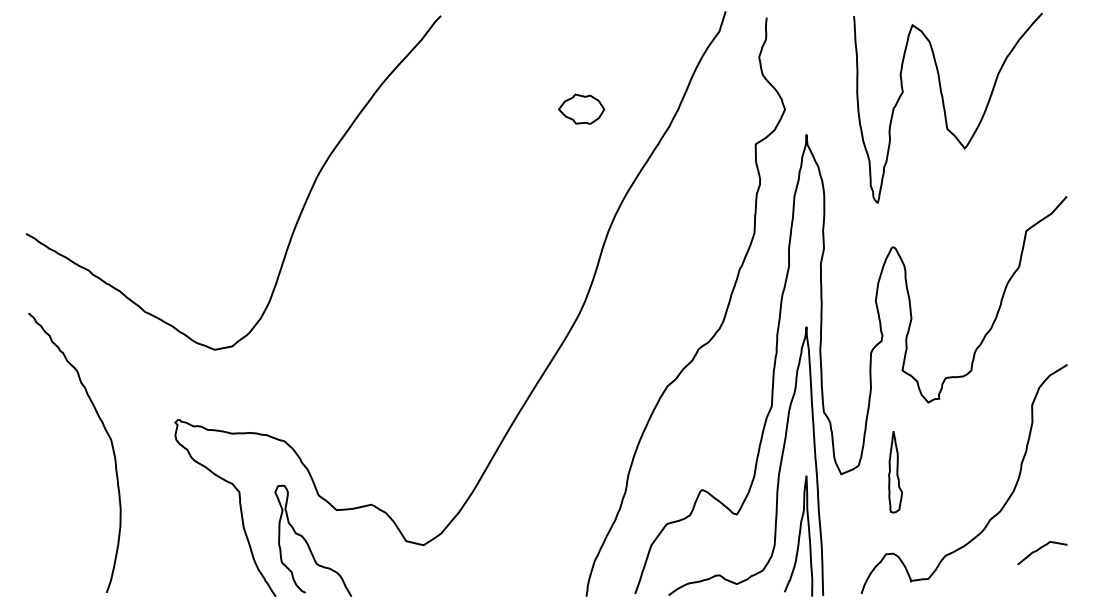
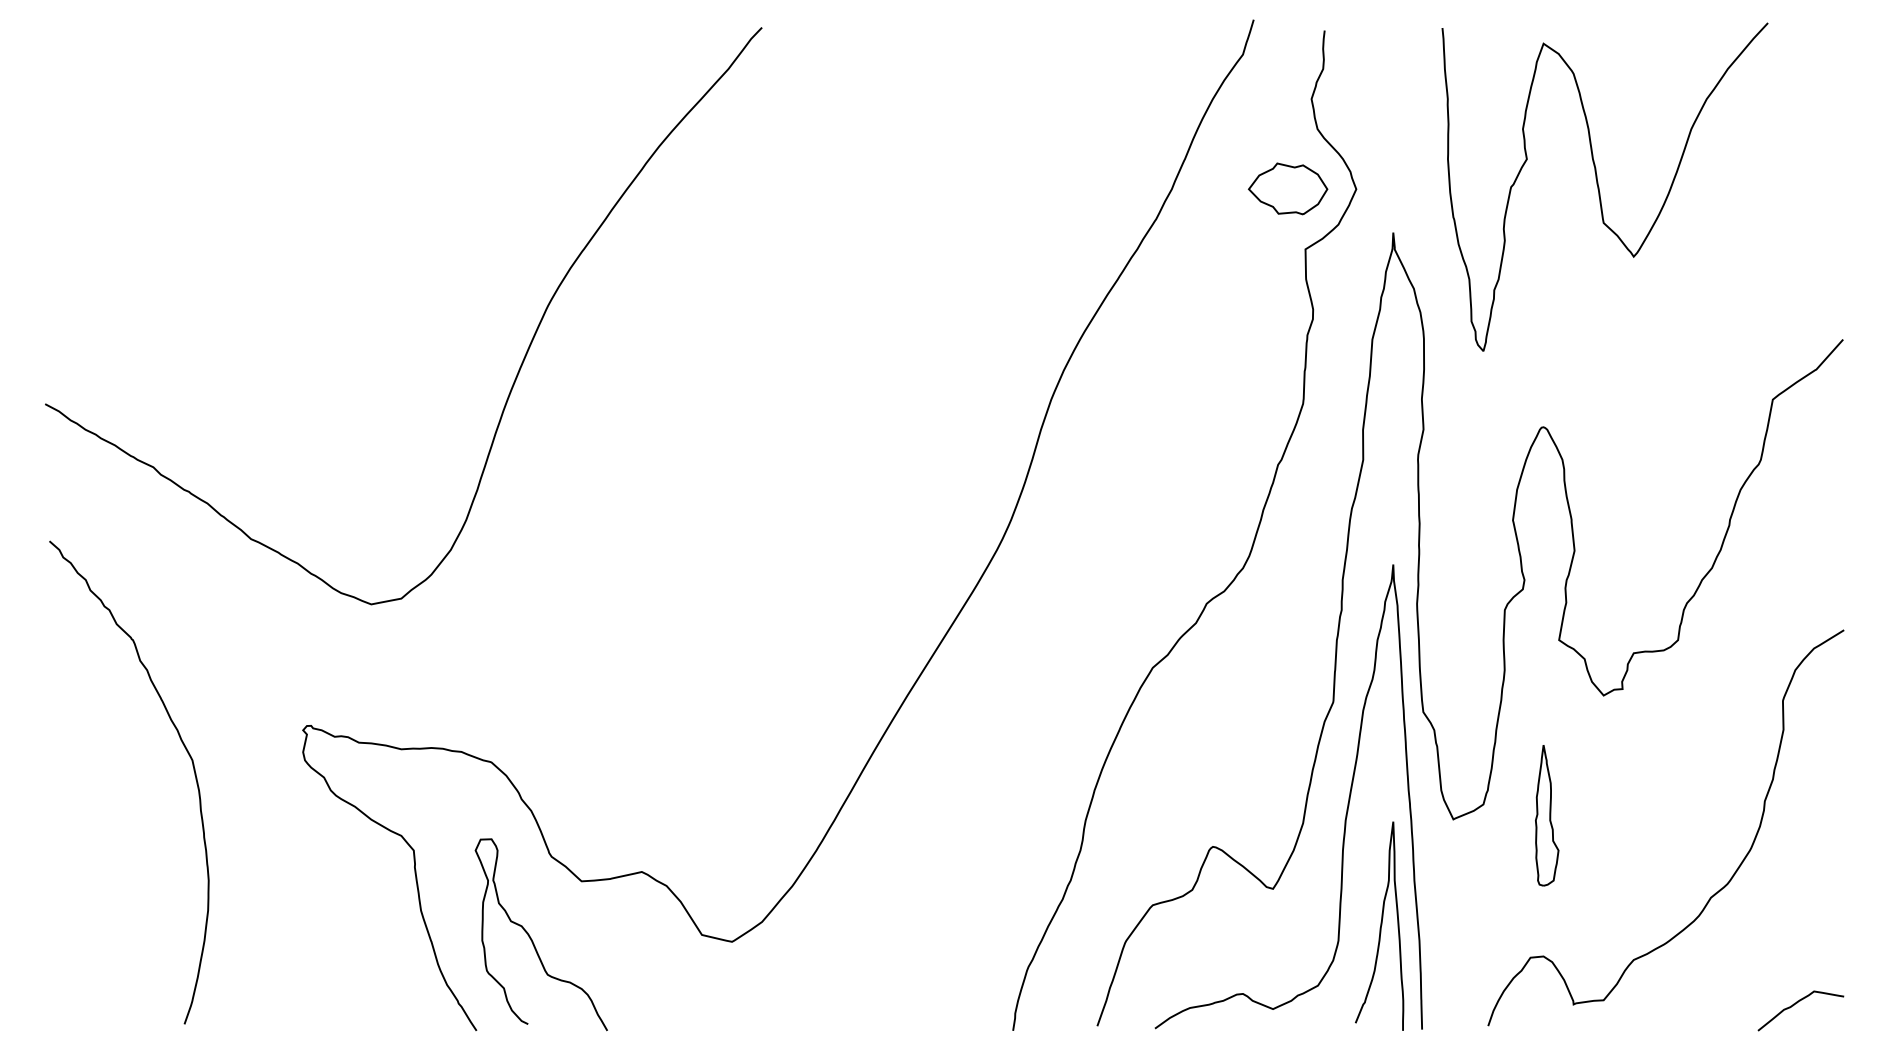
part: (581, 108) -> (1287, 187), moved
curve: (945, 108) -> (1600, 187), moved
curve: (1040, 549) -> (1797, 1004), moved

